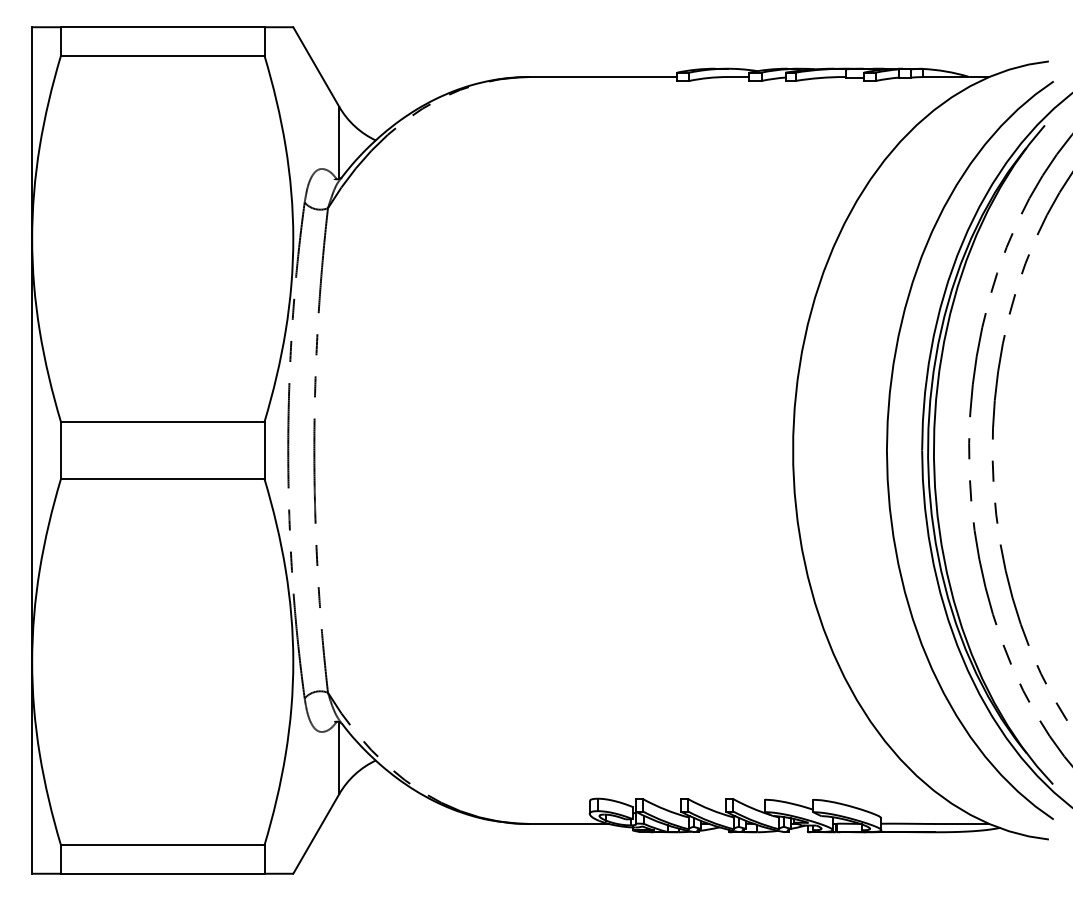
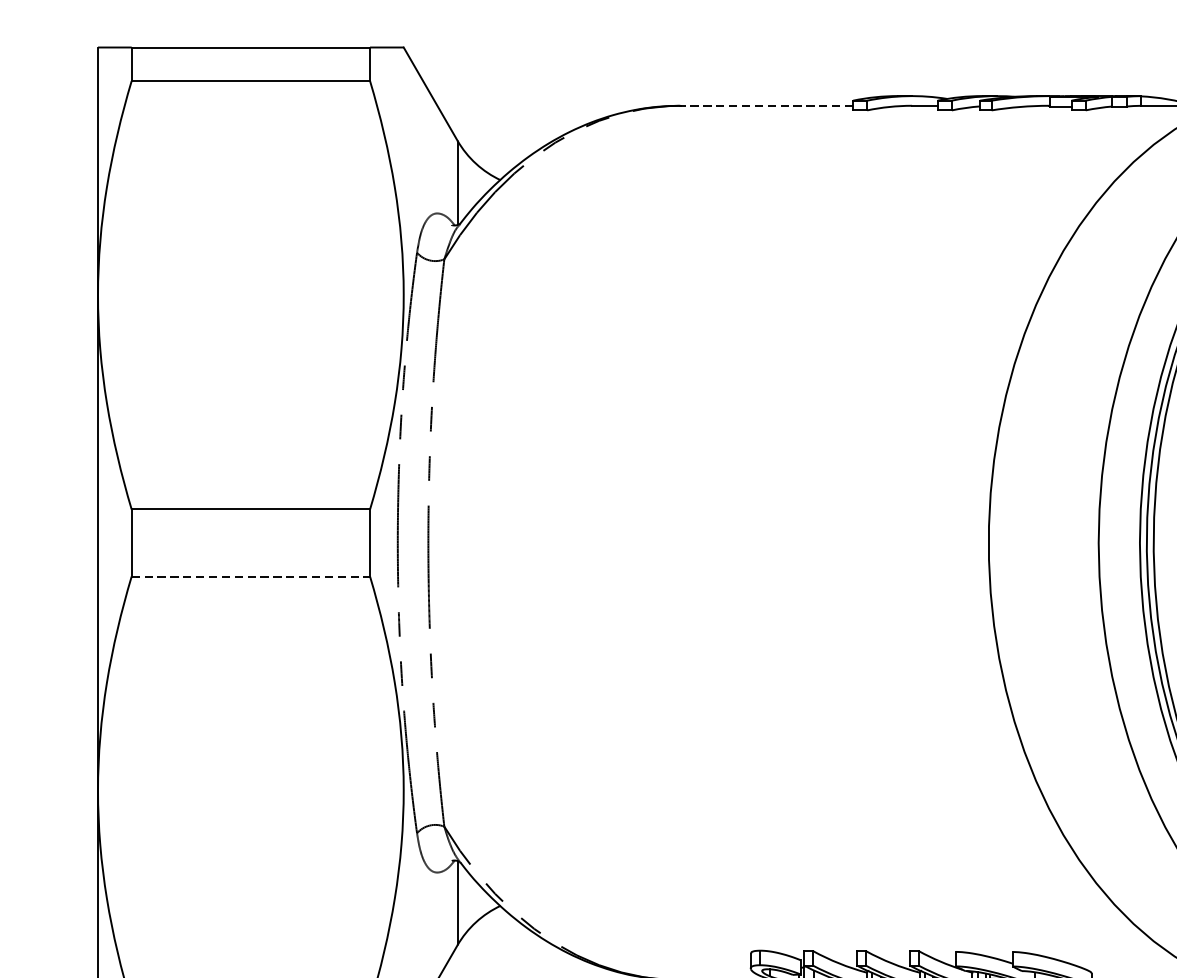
line: (602, 77) -> (765, 106), solid -> dashed
line: (162, 479) -> (250, 576), solid -> dashed

